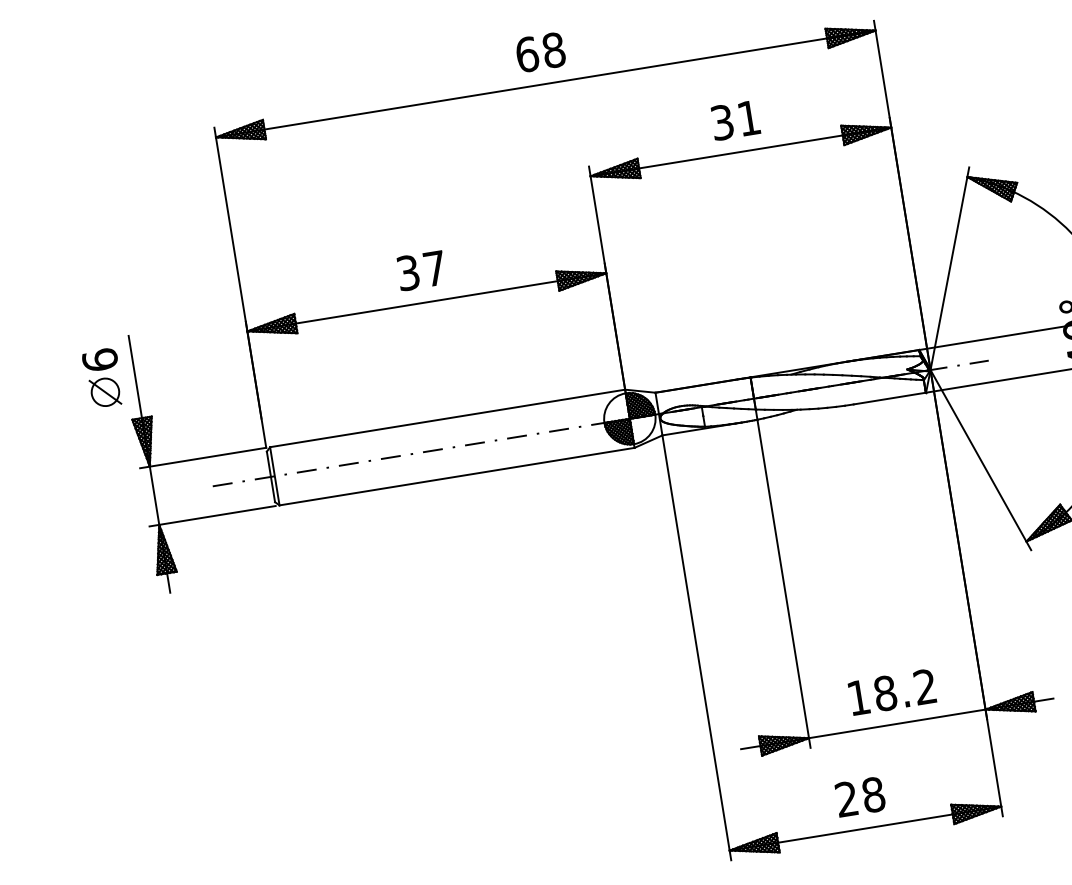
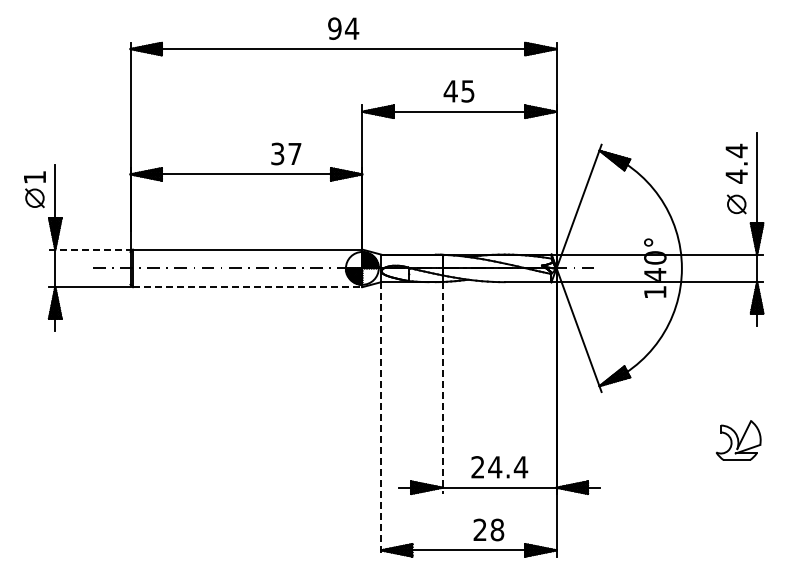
text: (540, 52) -> (343, 28), 68 -> 94
text: (734, 120) -> (458, 91), 31 -> 45
text: (421, 269) -> (286, 153), moved
text: (99, 360) -> (34, 177), 6 -> 1
line: (202, 457) -> (89, 249), solid -> dashed
line: (456, 477) -> (247, 287), solid -> dashed
line: (784, 584) -> (442, 388), solid -> dashed
line: (697, 647) -> (381, 419), solid -> dashed
text: (892, 692) -> (499, 467), 18.2 -> 24.4
text: (859, 796) -> (488, 529), moved

